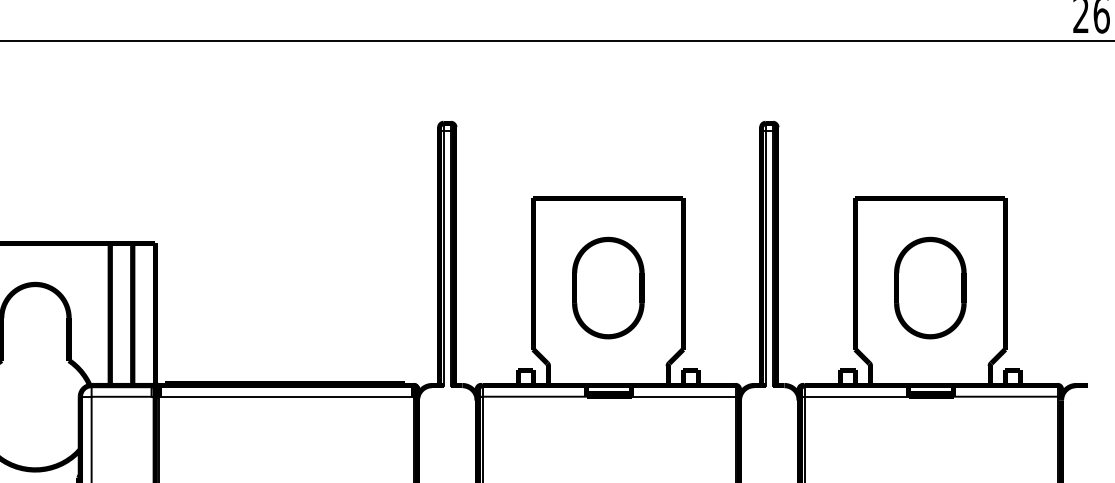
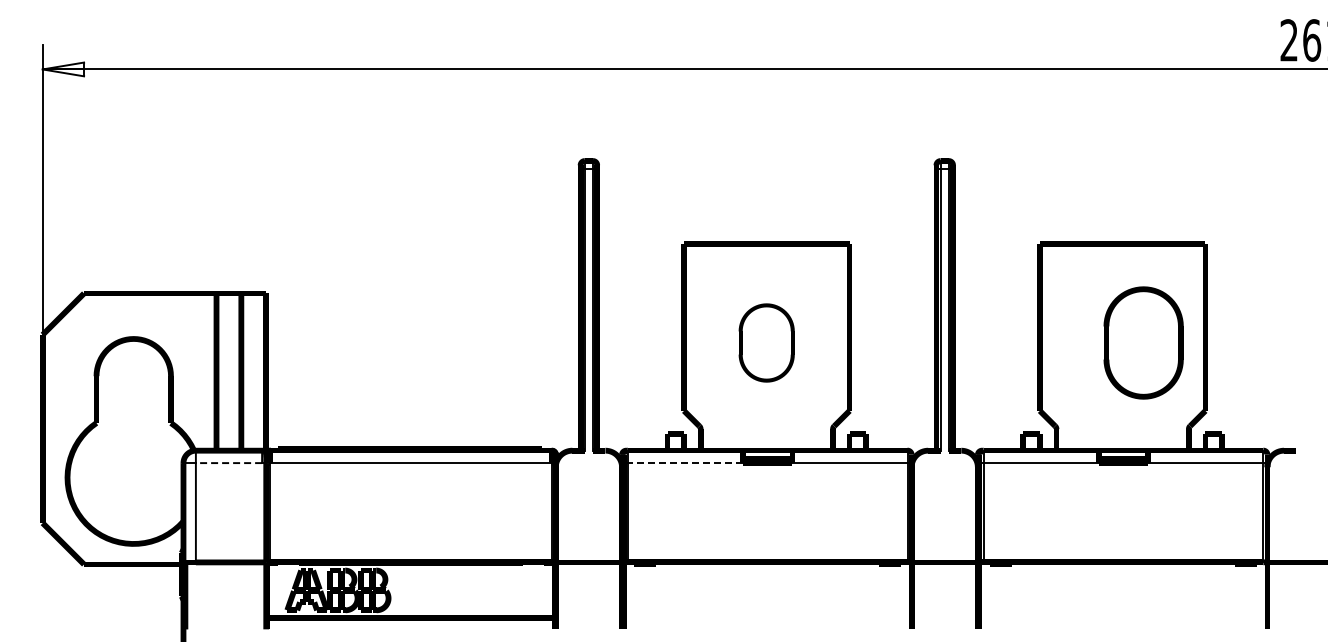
part: (608, 287) -> (766, 342), size x0.7
part: (930, 287) -> (1143, 342), moved
line: (121, 397) -> (228, 463), solid -> dashed
line: (534, 397) -> (685, 463), solid -> dashed

